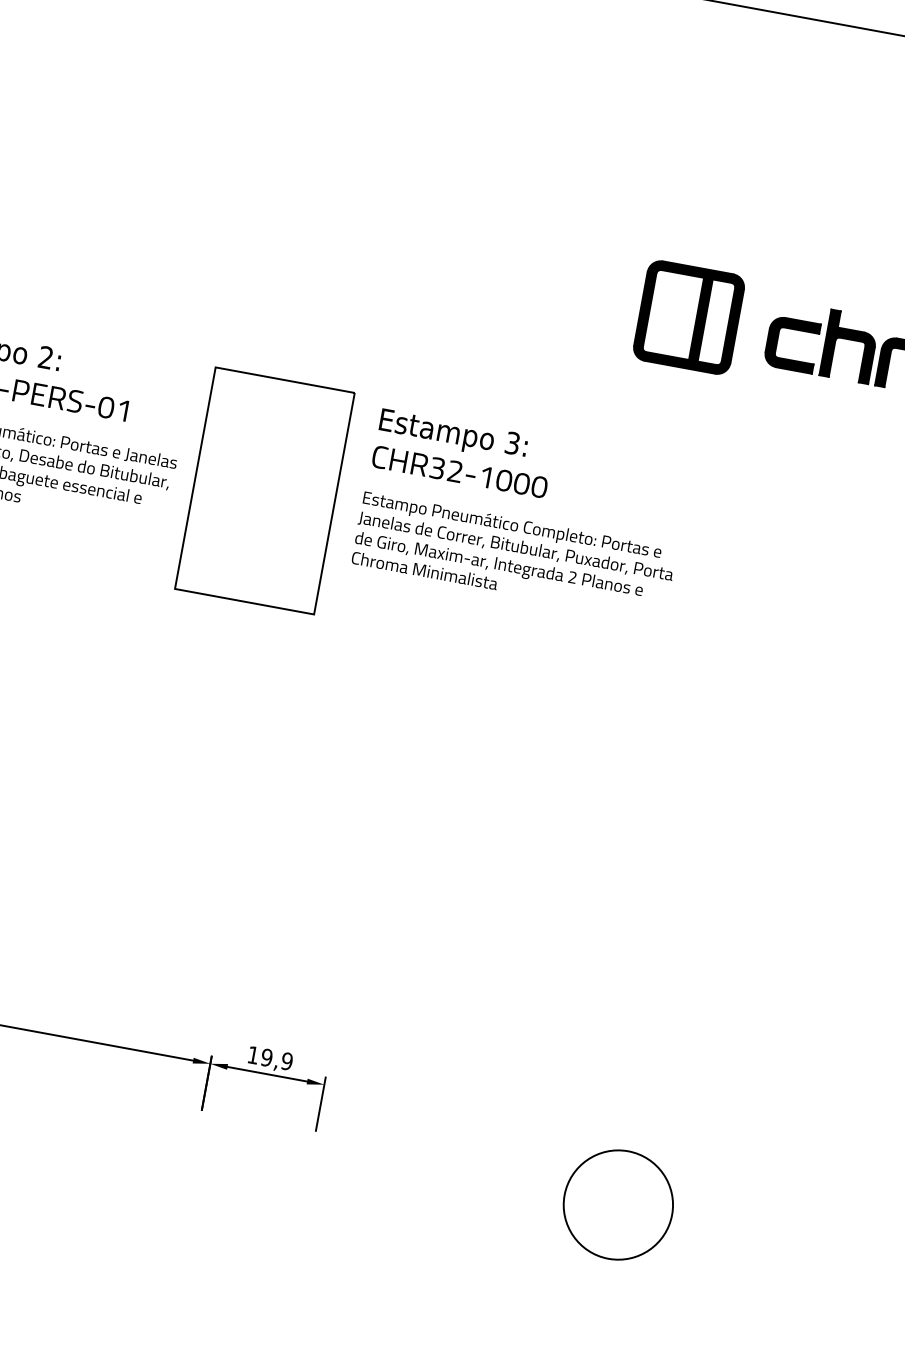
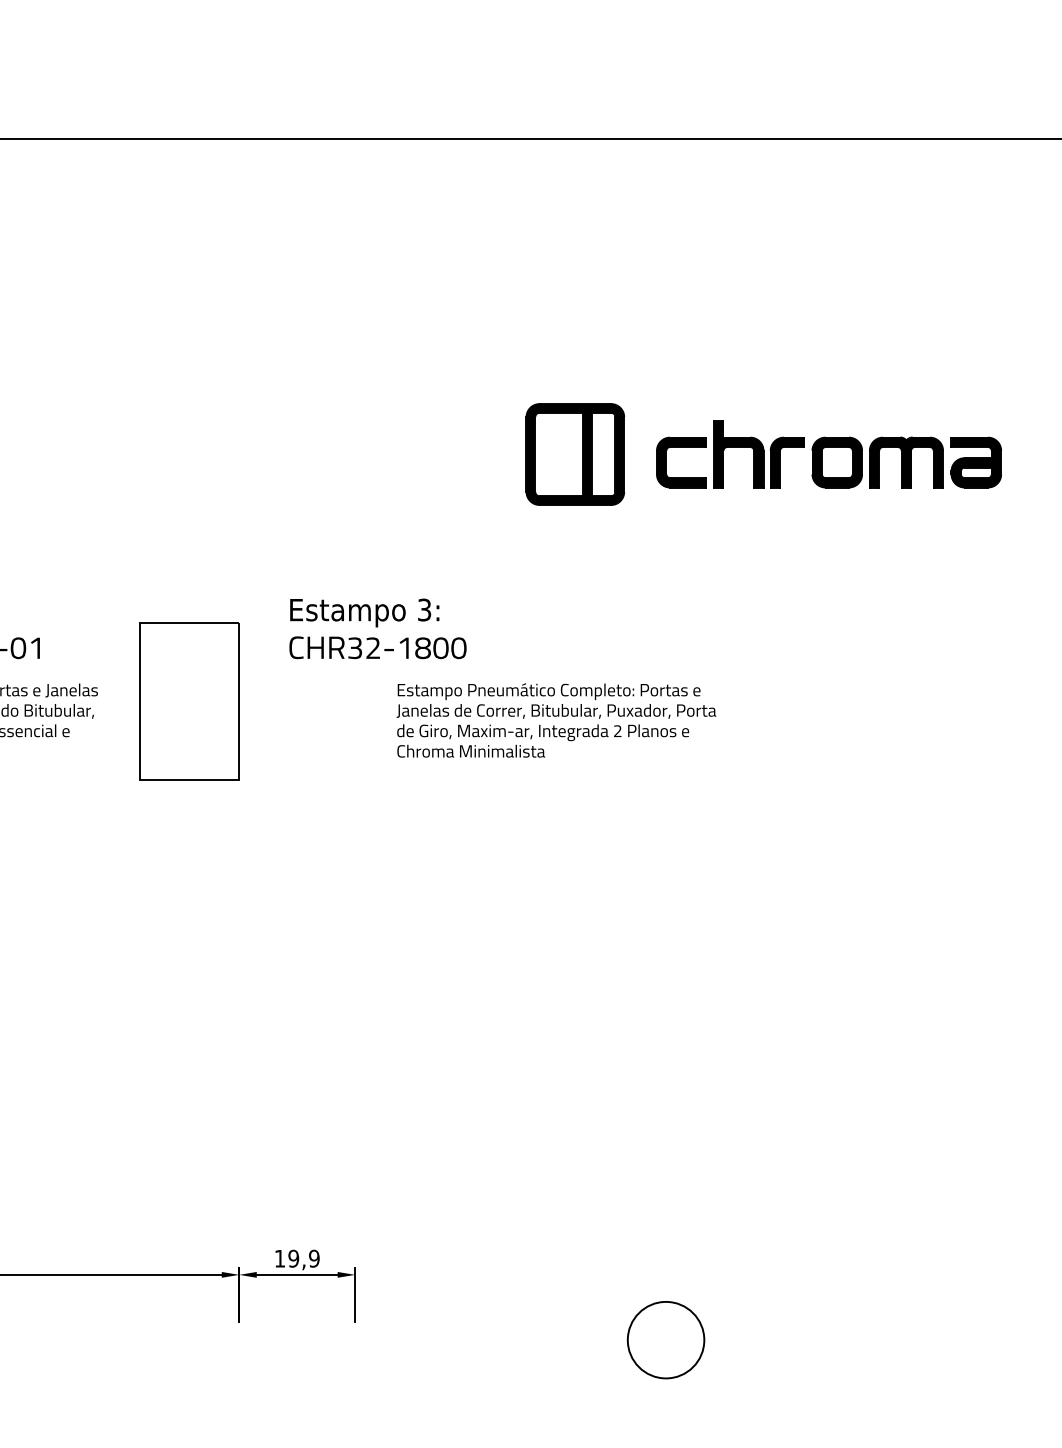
text: (503, 479) -> (422, 647), CHR32-1000 -> CHR32-1800
part: (264, 490) -> (189, 701), size x0.7
text: (514, 555) -> (556, 720), moved
circle: (617, 1204) -> (665, 1339), size x0.7

